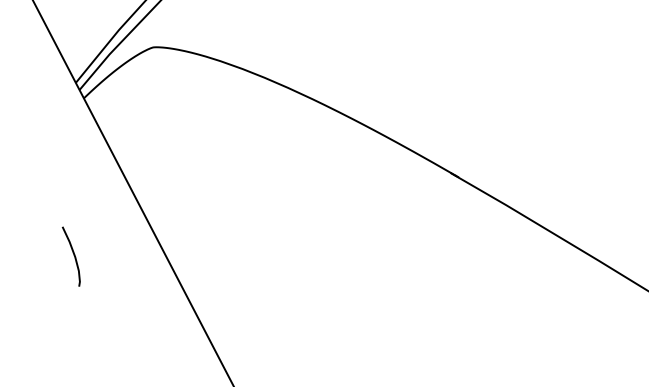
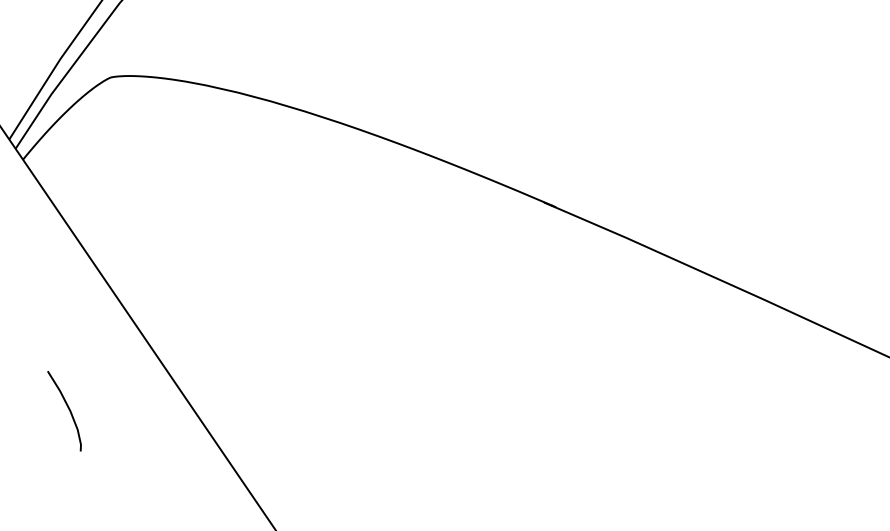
curve: (73, 255) -> (67, 409), moved

